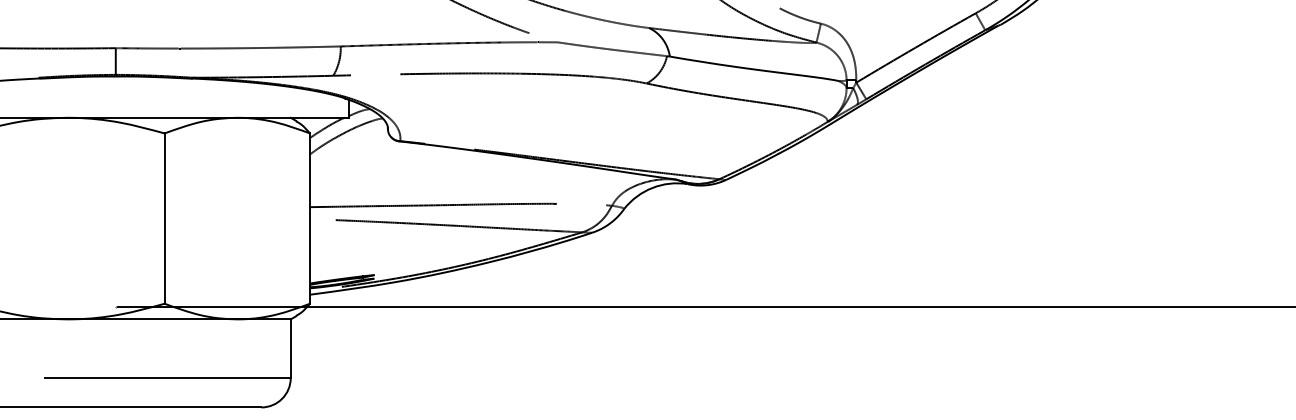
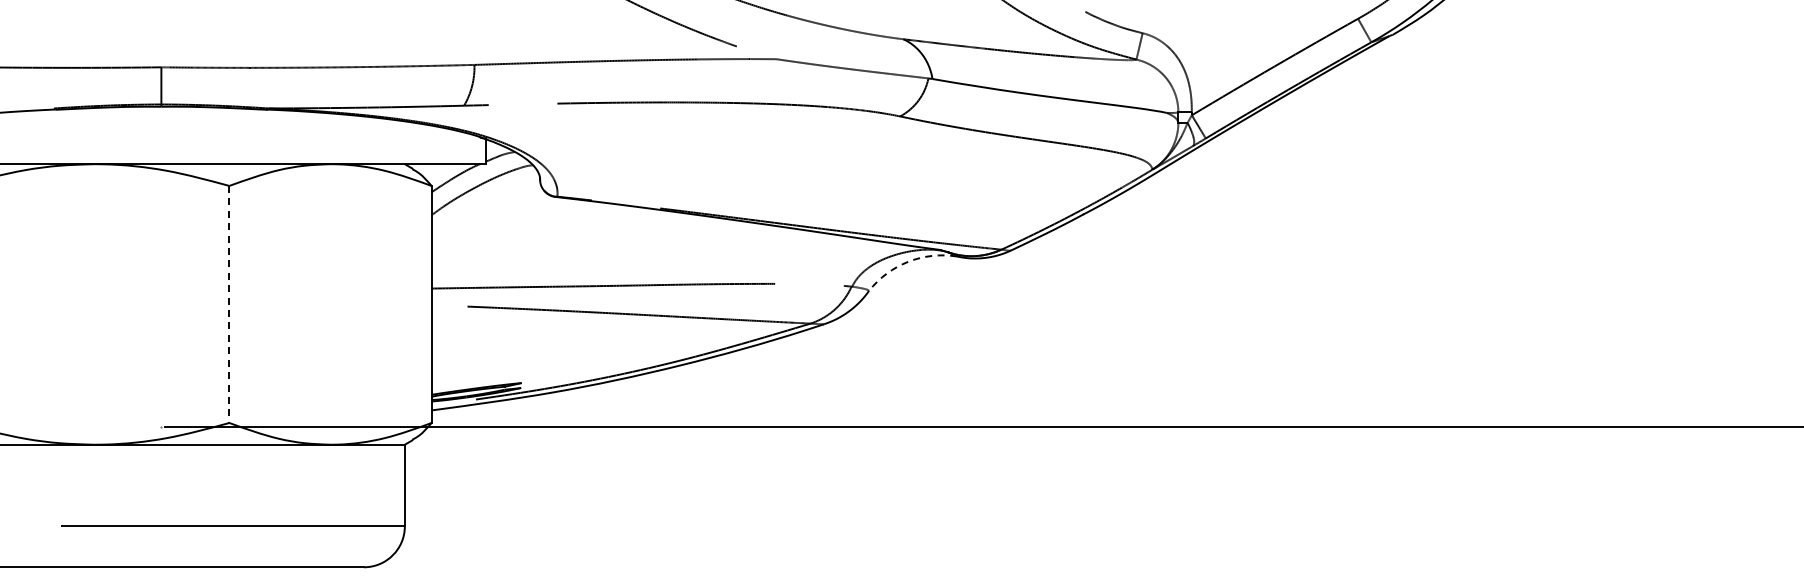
arc: (652, 187) -> (908, 261), solid -> dashed
line: (164, 218) -> (229, 304), solid -> dashed

